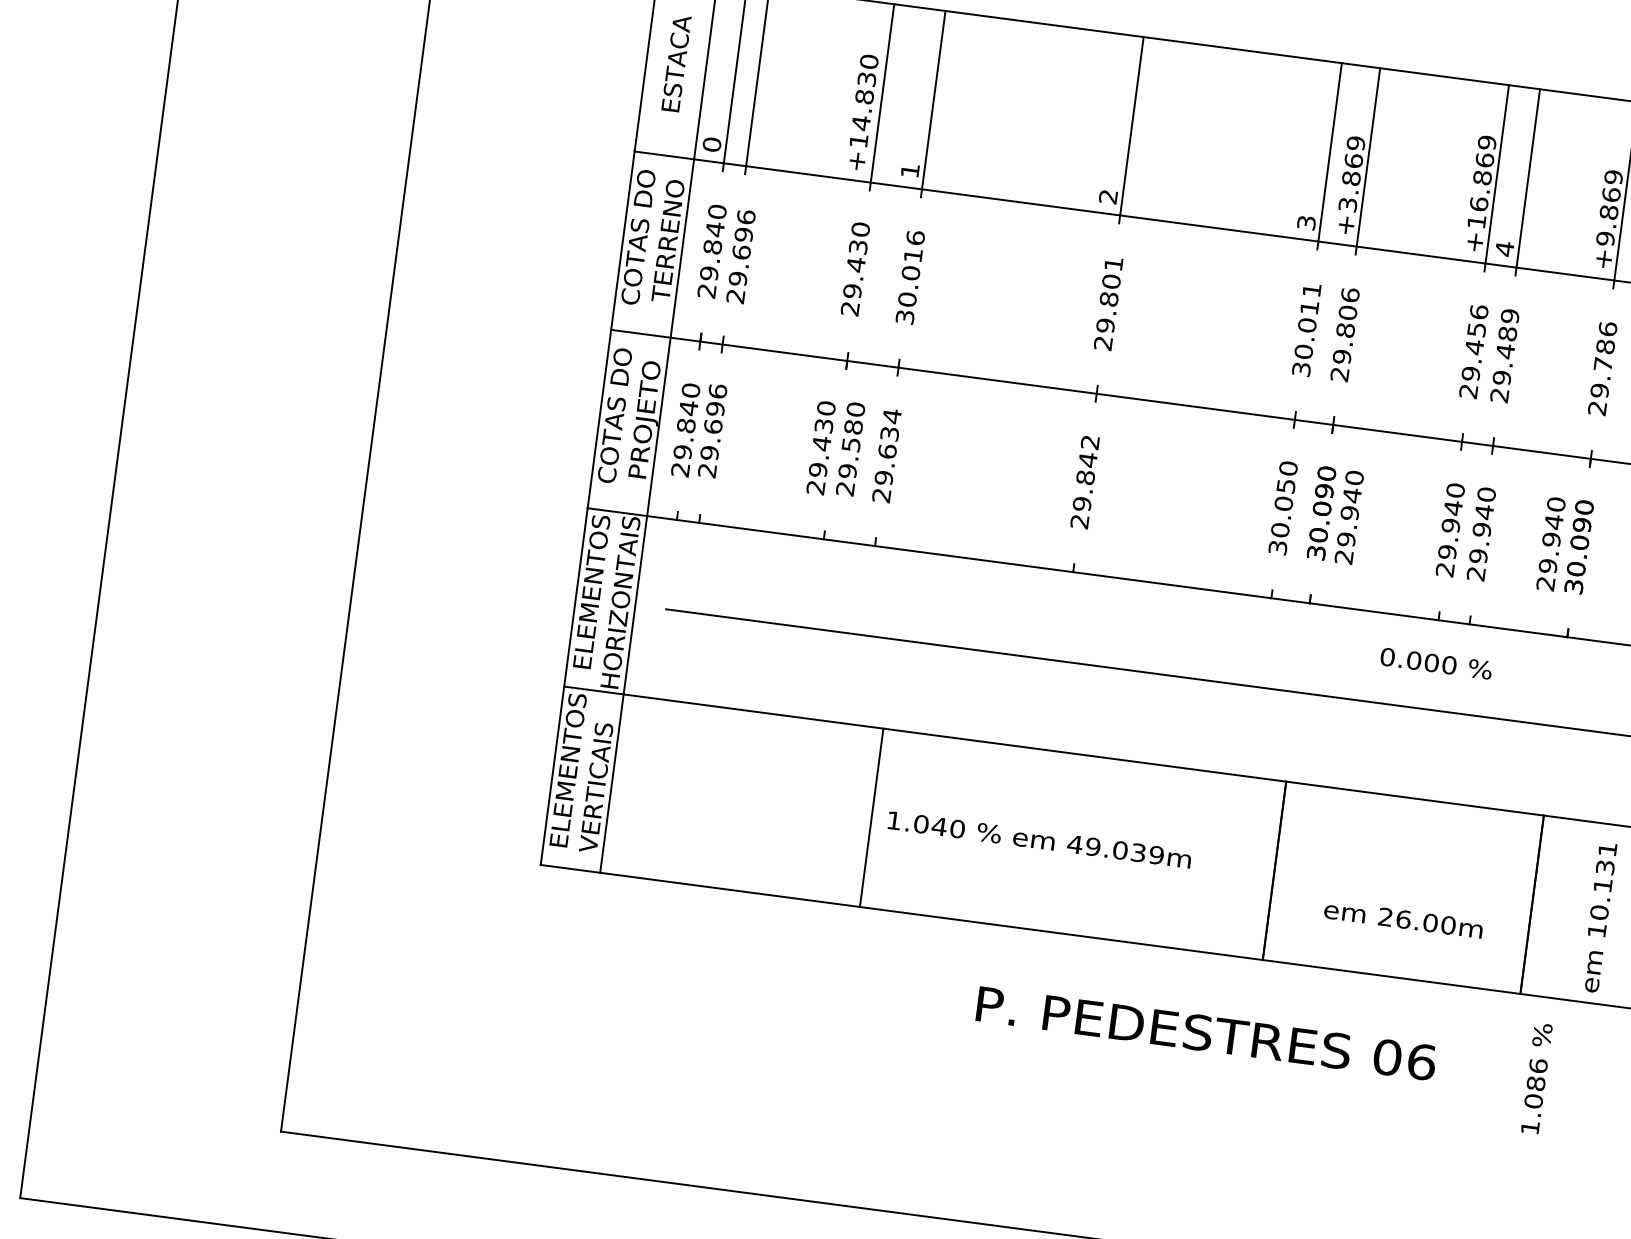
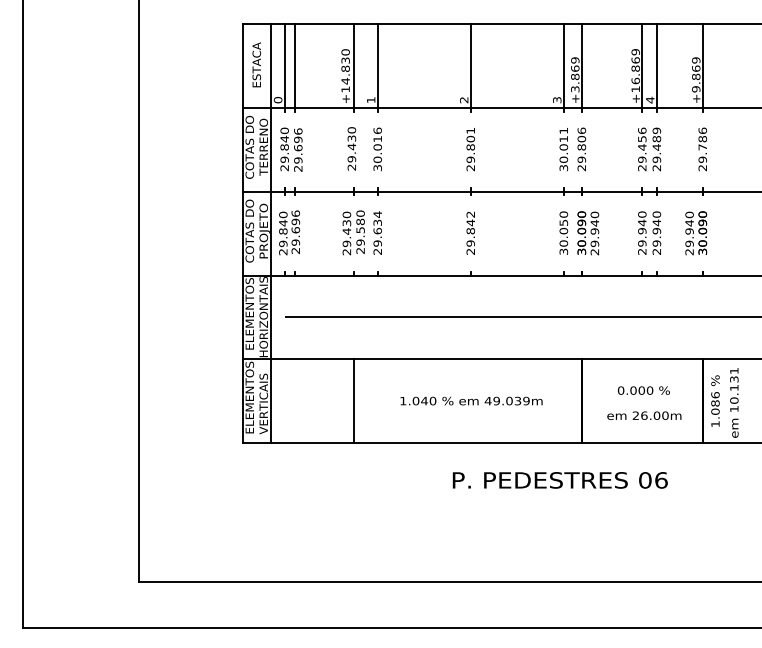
text: (1435, 663) -> (643, 390), moved
line: (871, 816) -> (353, 400), moved
text: (1536, 1077) -> (715, 400), moved

